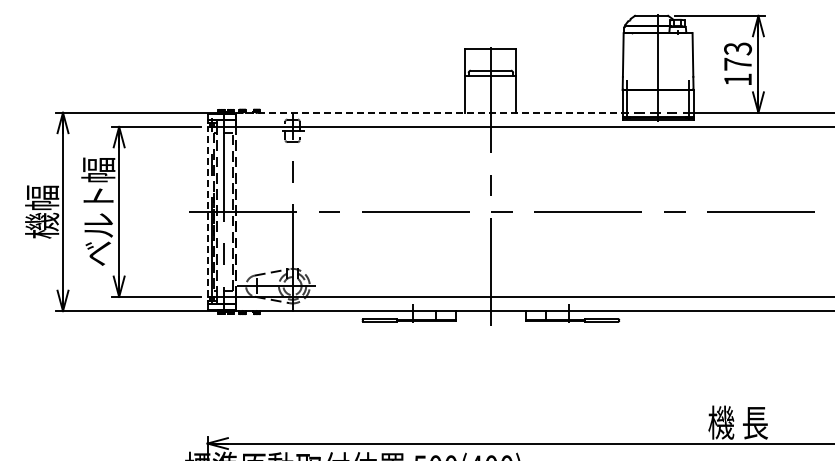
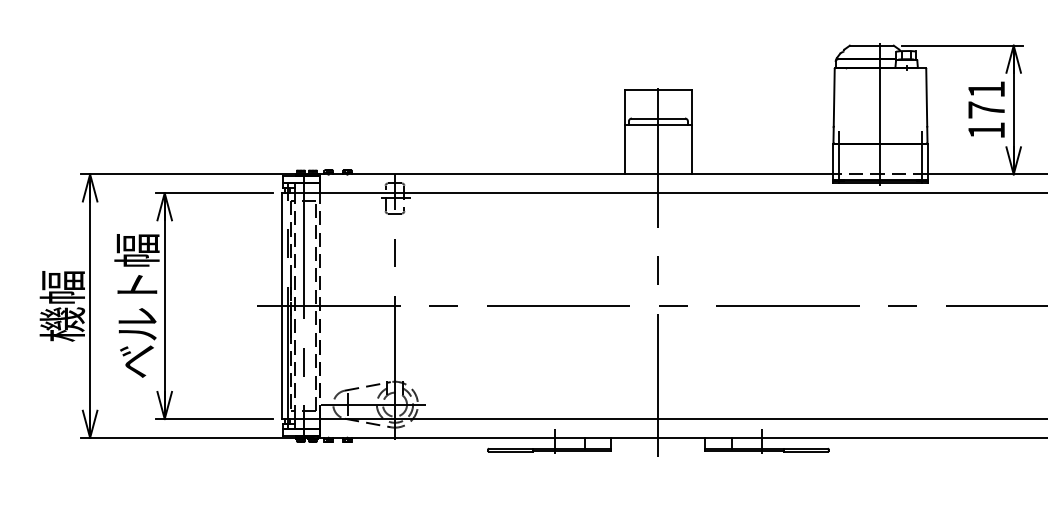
text: (738, 48) -> (987, 89), 173 -> 171
line: (429, 112) -> (576, 174), dashed -> solid
line: (207, 211) -> (282, 305), dashed -> solid

